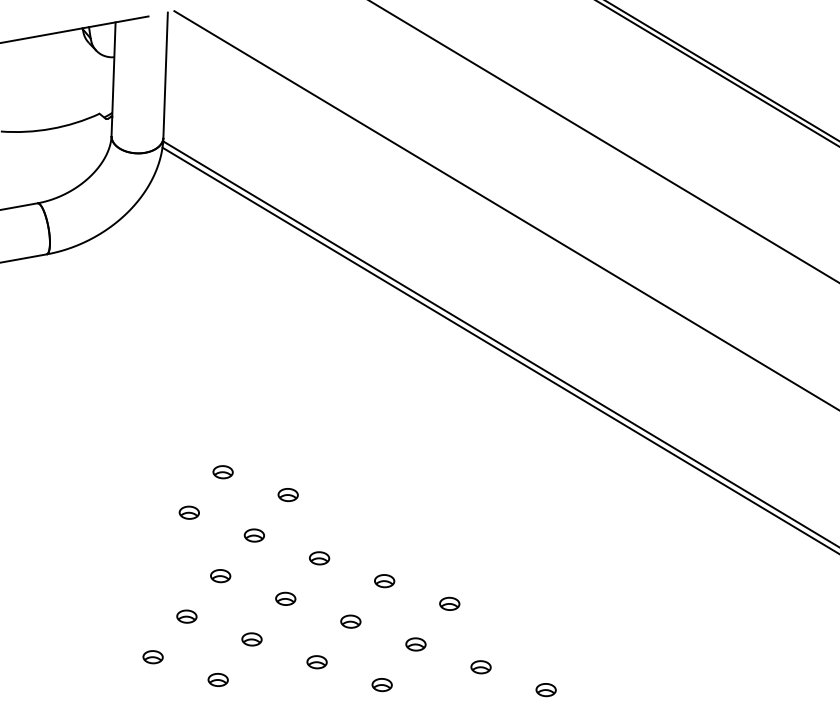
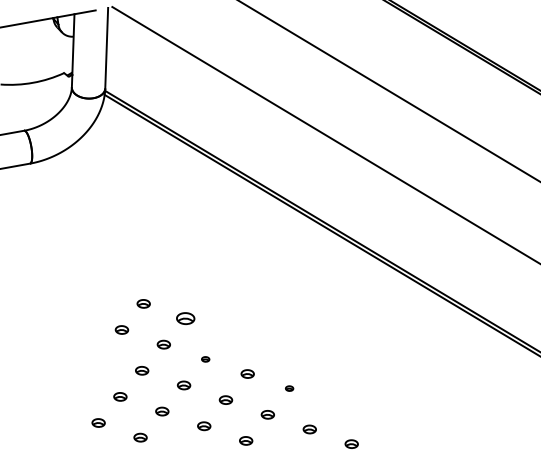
part: (287, 494) -> (185, 318), size x1.4
part: (319, 558) -> (205, 359), size x0.6
part: (449, 603) -> (289, 388), size x0.6

